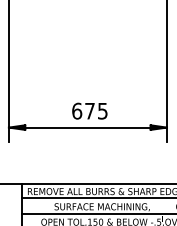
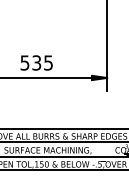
text: (83, 110) -> (30, 62), 675 -> 535

